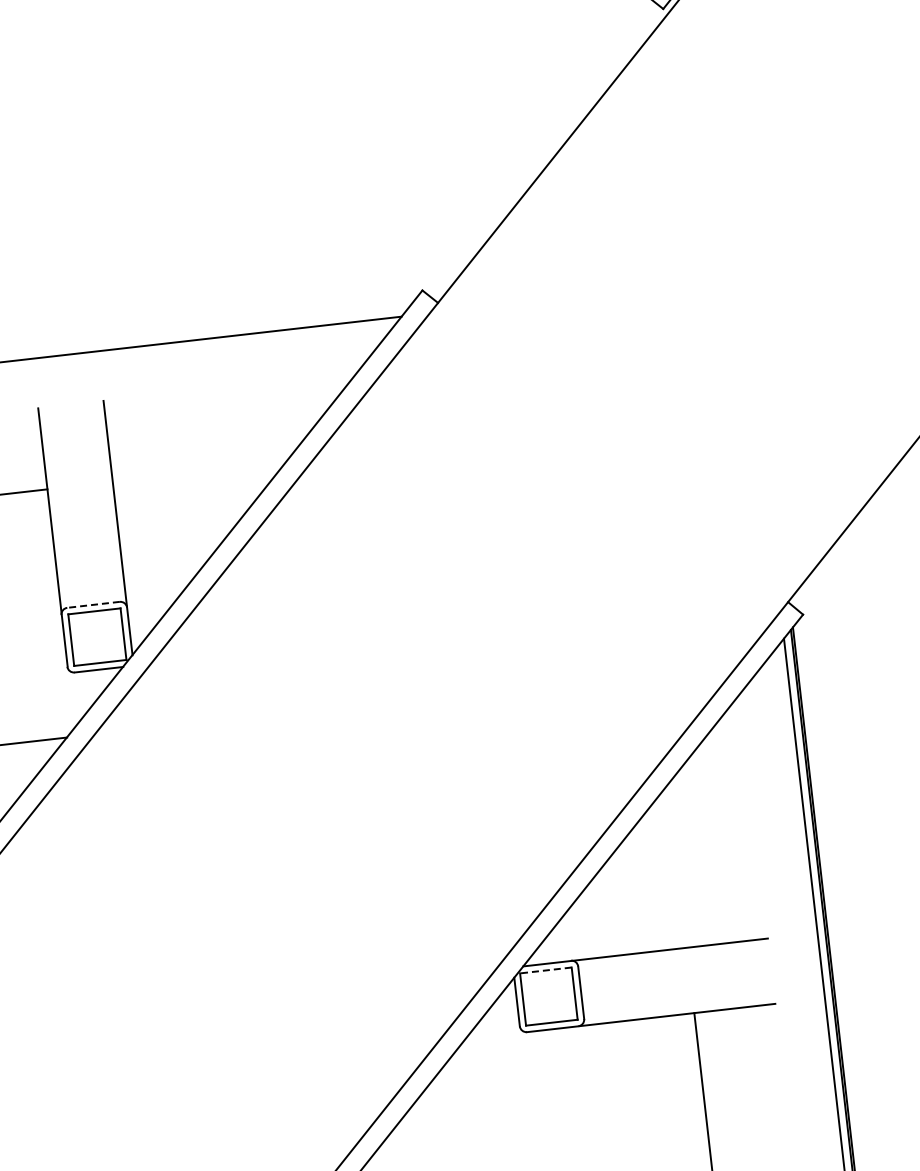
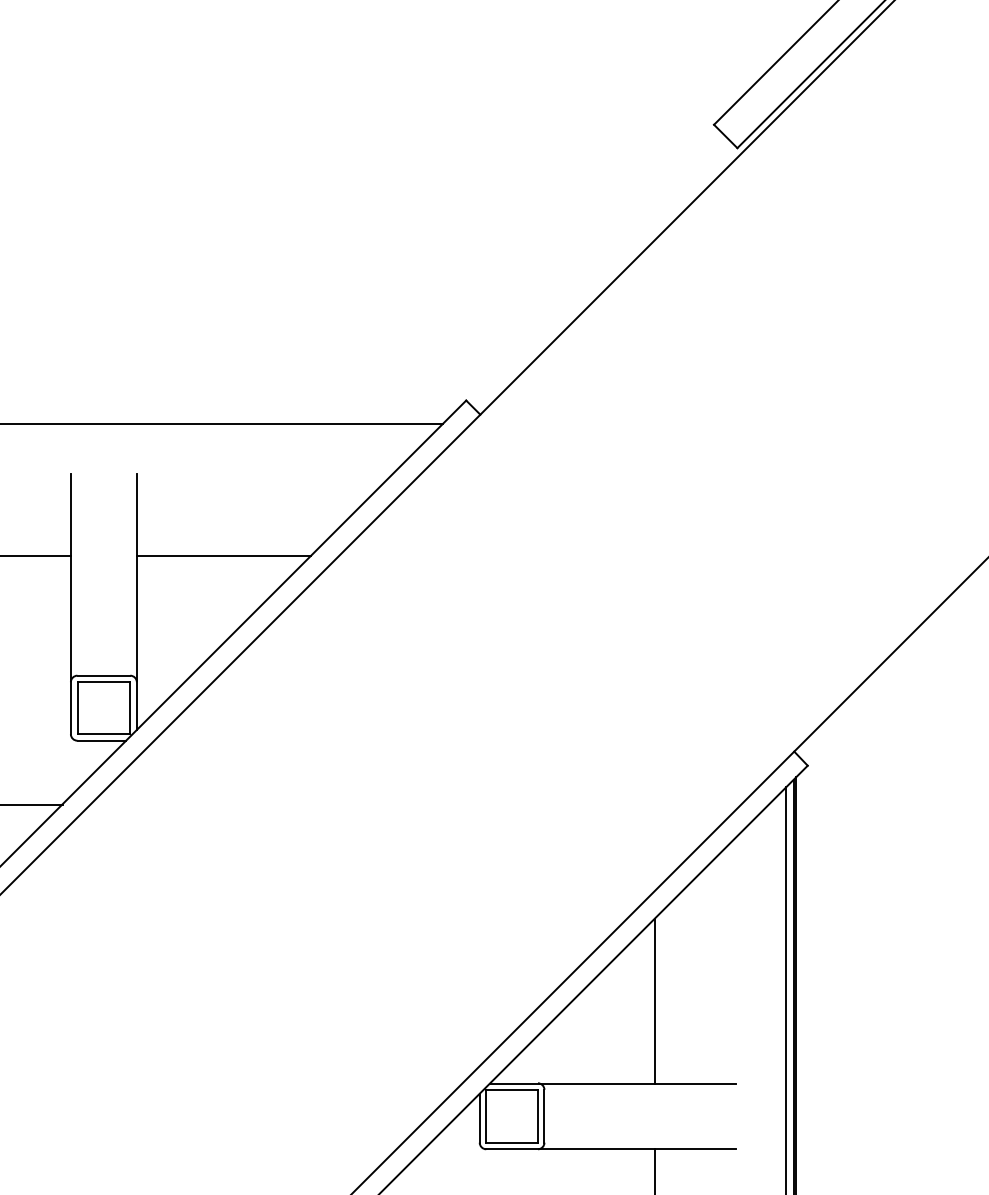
line: (198, 471) -> (223, 555), added
line: (93, 604) -> (103, 675), dashed -> solid
line: (677, 865) -> (654, 1000), added
line: (545, 970) -> (511, 1090), dashed -> solid

